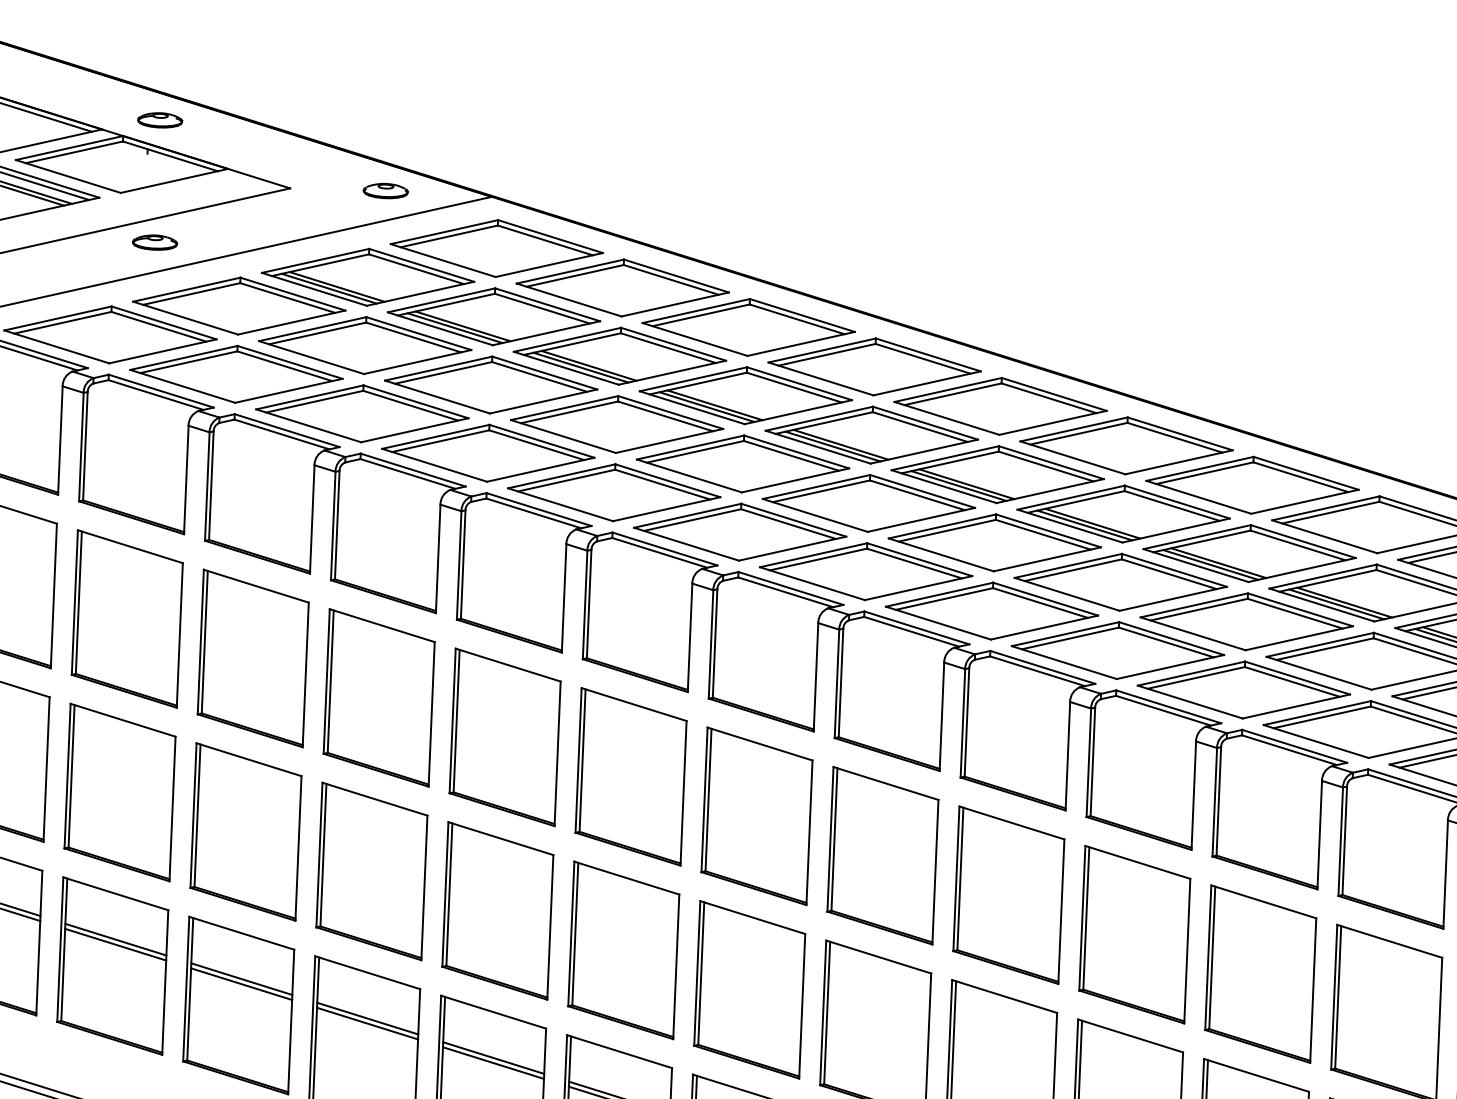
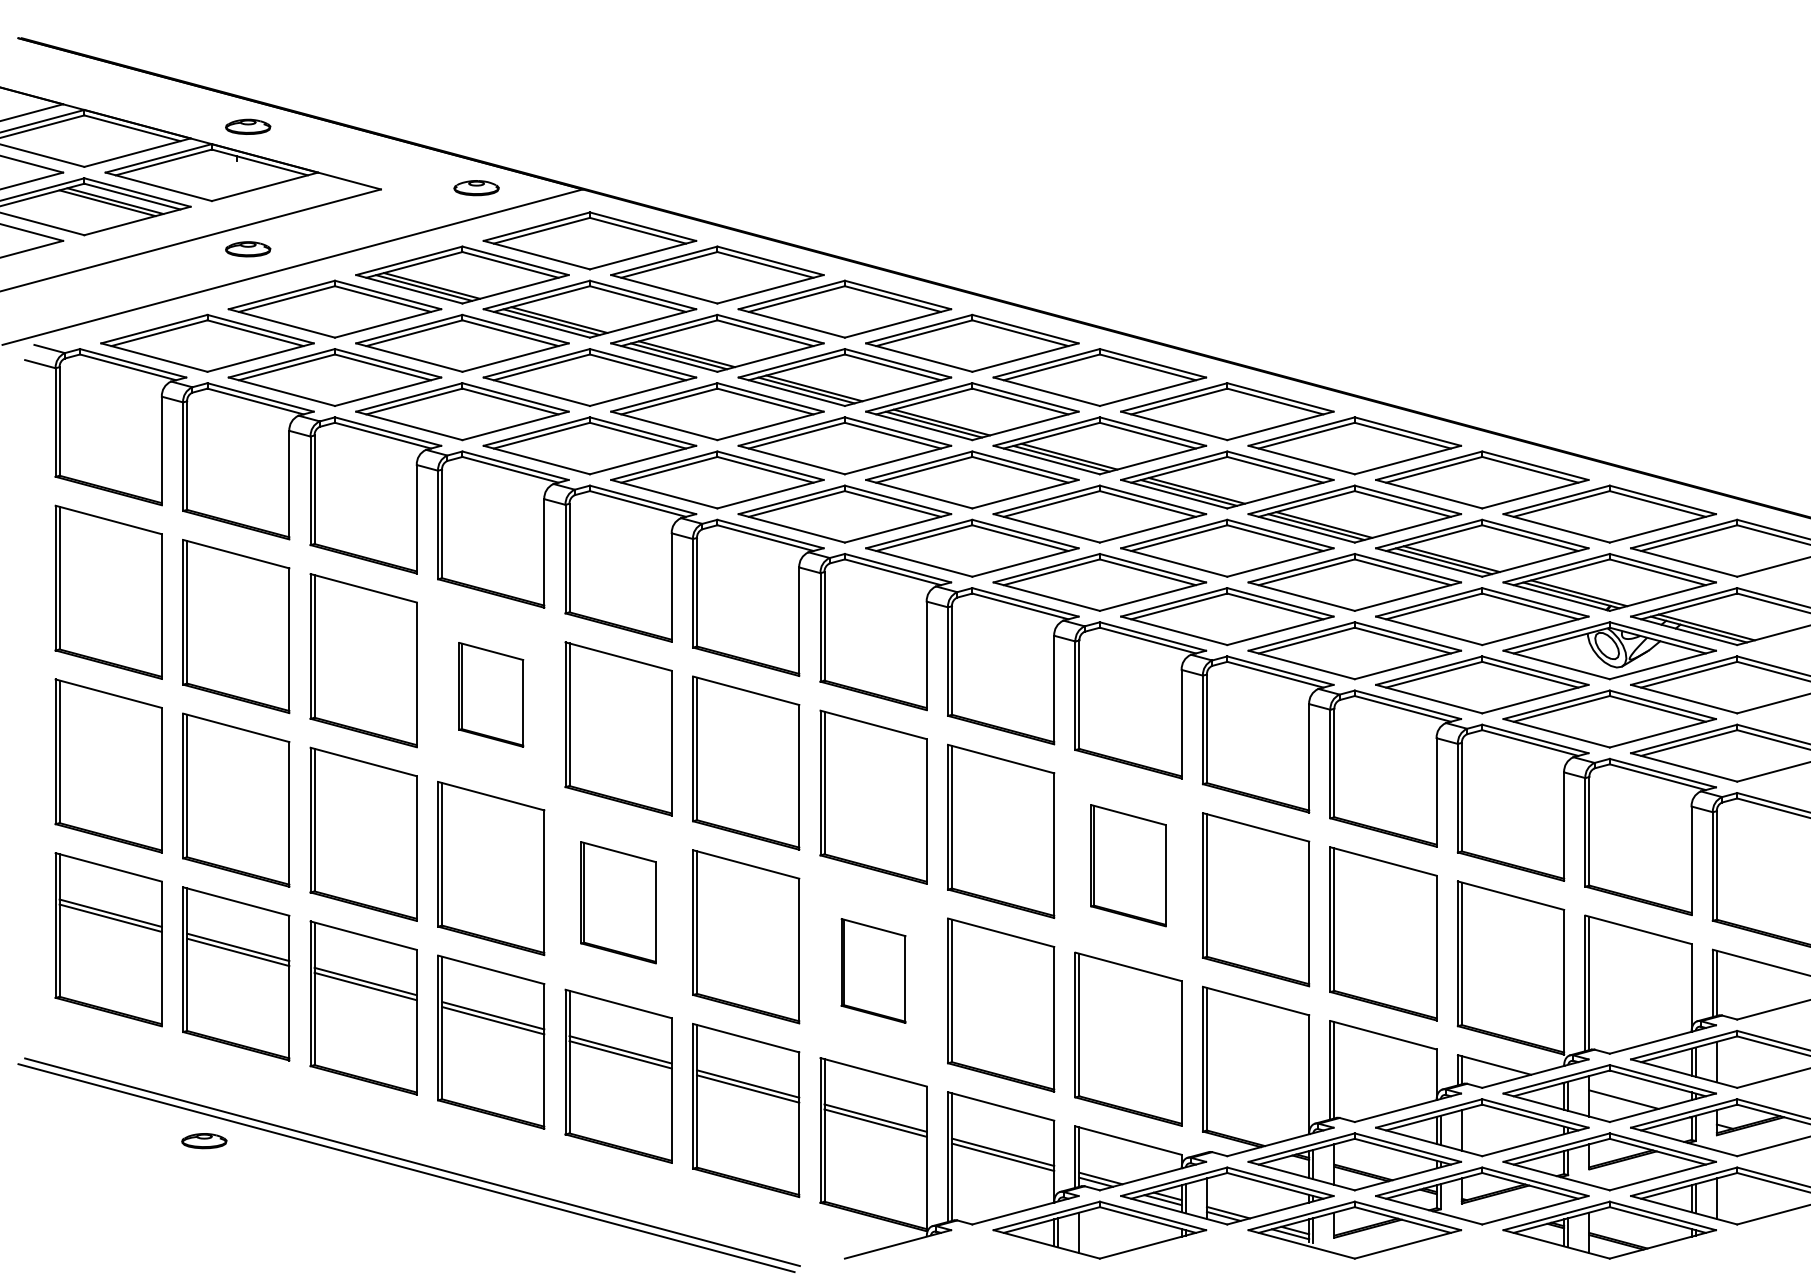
part: (379, 697) -> (491, 694), size x0.6
part: (1008, 895) -> (1128, 865), size x0.7
part: (497, 910) -> (618, 902), size x0.7
part: (749, 989) -> (873, 970), size x0.6

